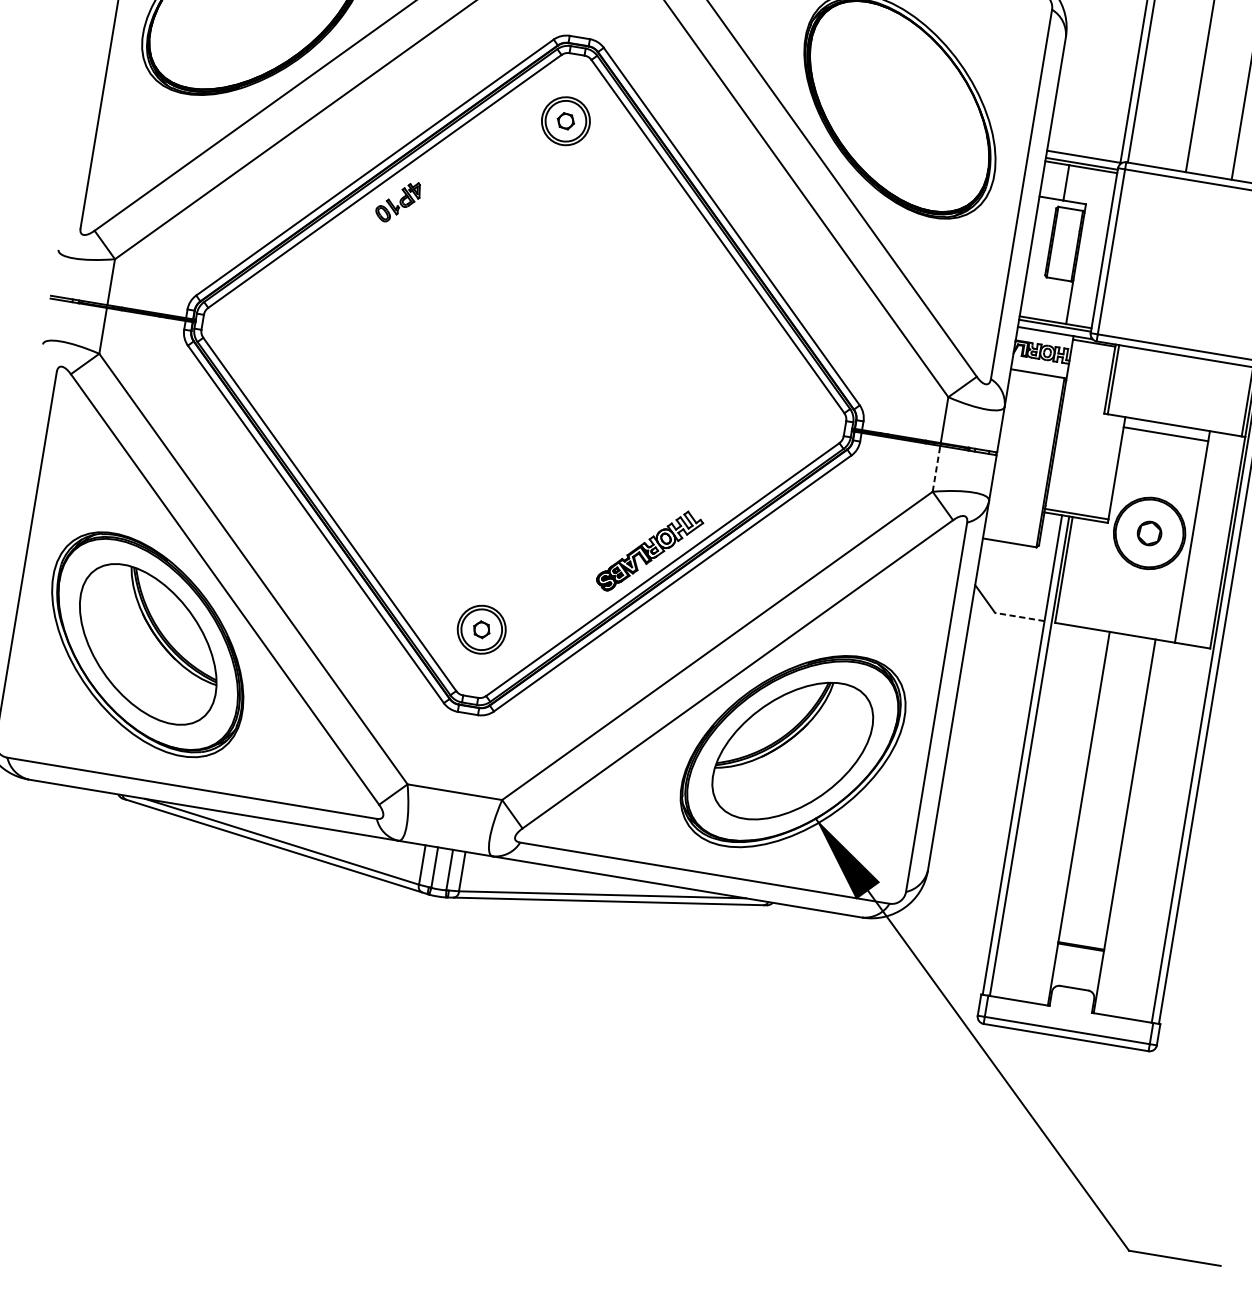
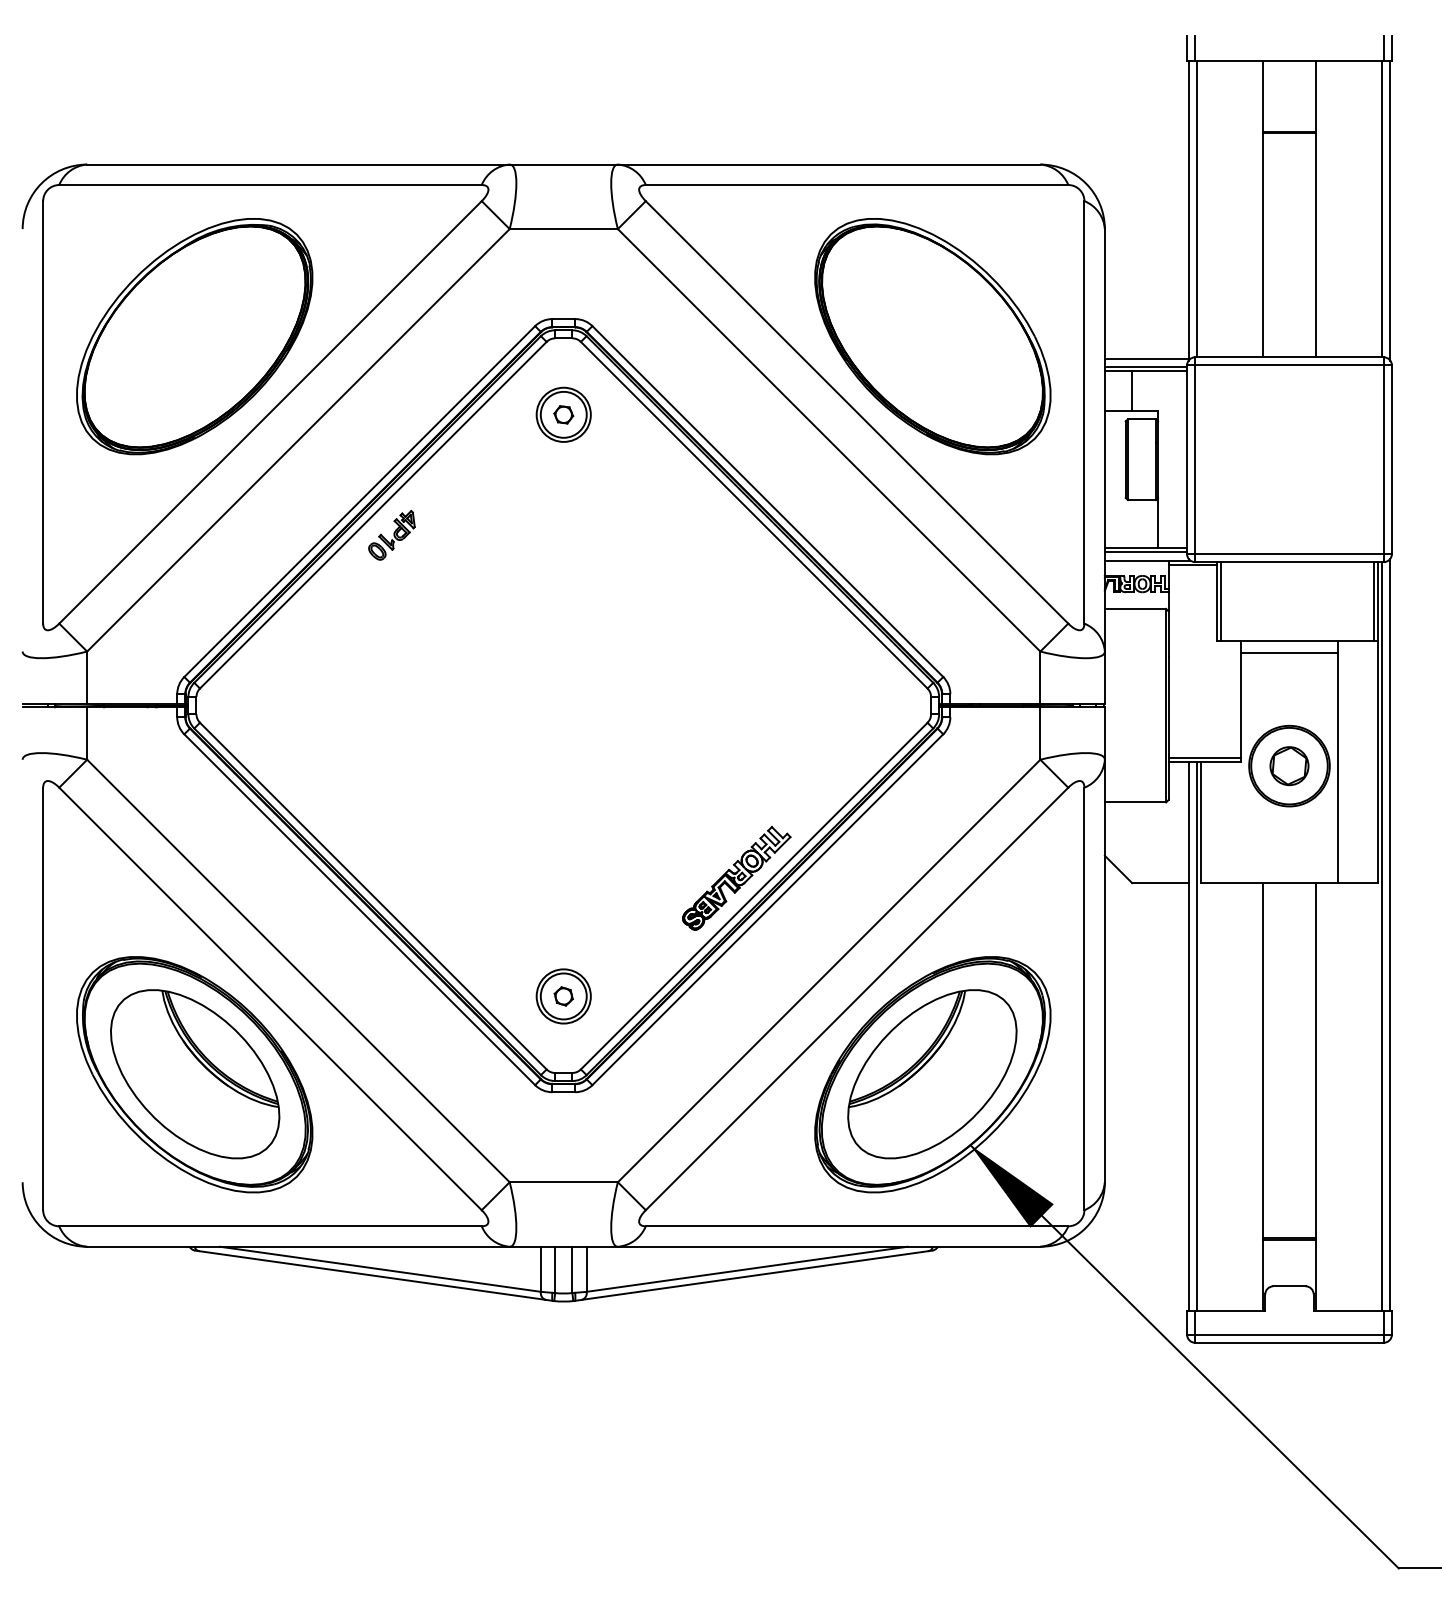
line: (936, 468) -> (1040, 733), dashed -> solid
part: (1149, 533) -> (1289, 766), size x1.43
line: (1018, 617) -> (1159, 883), dashed -> solid

